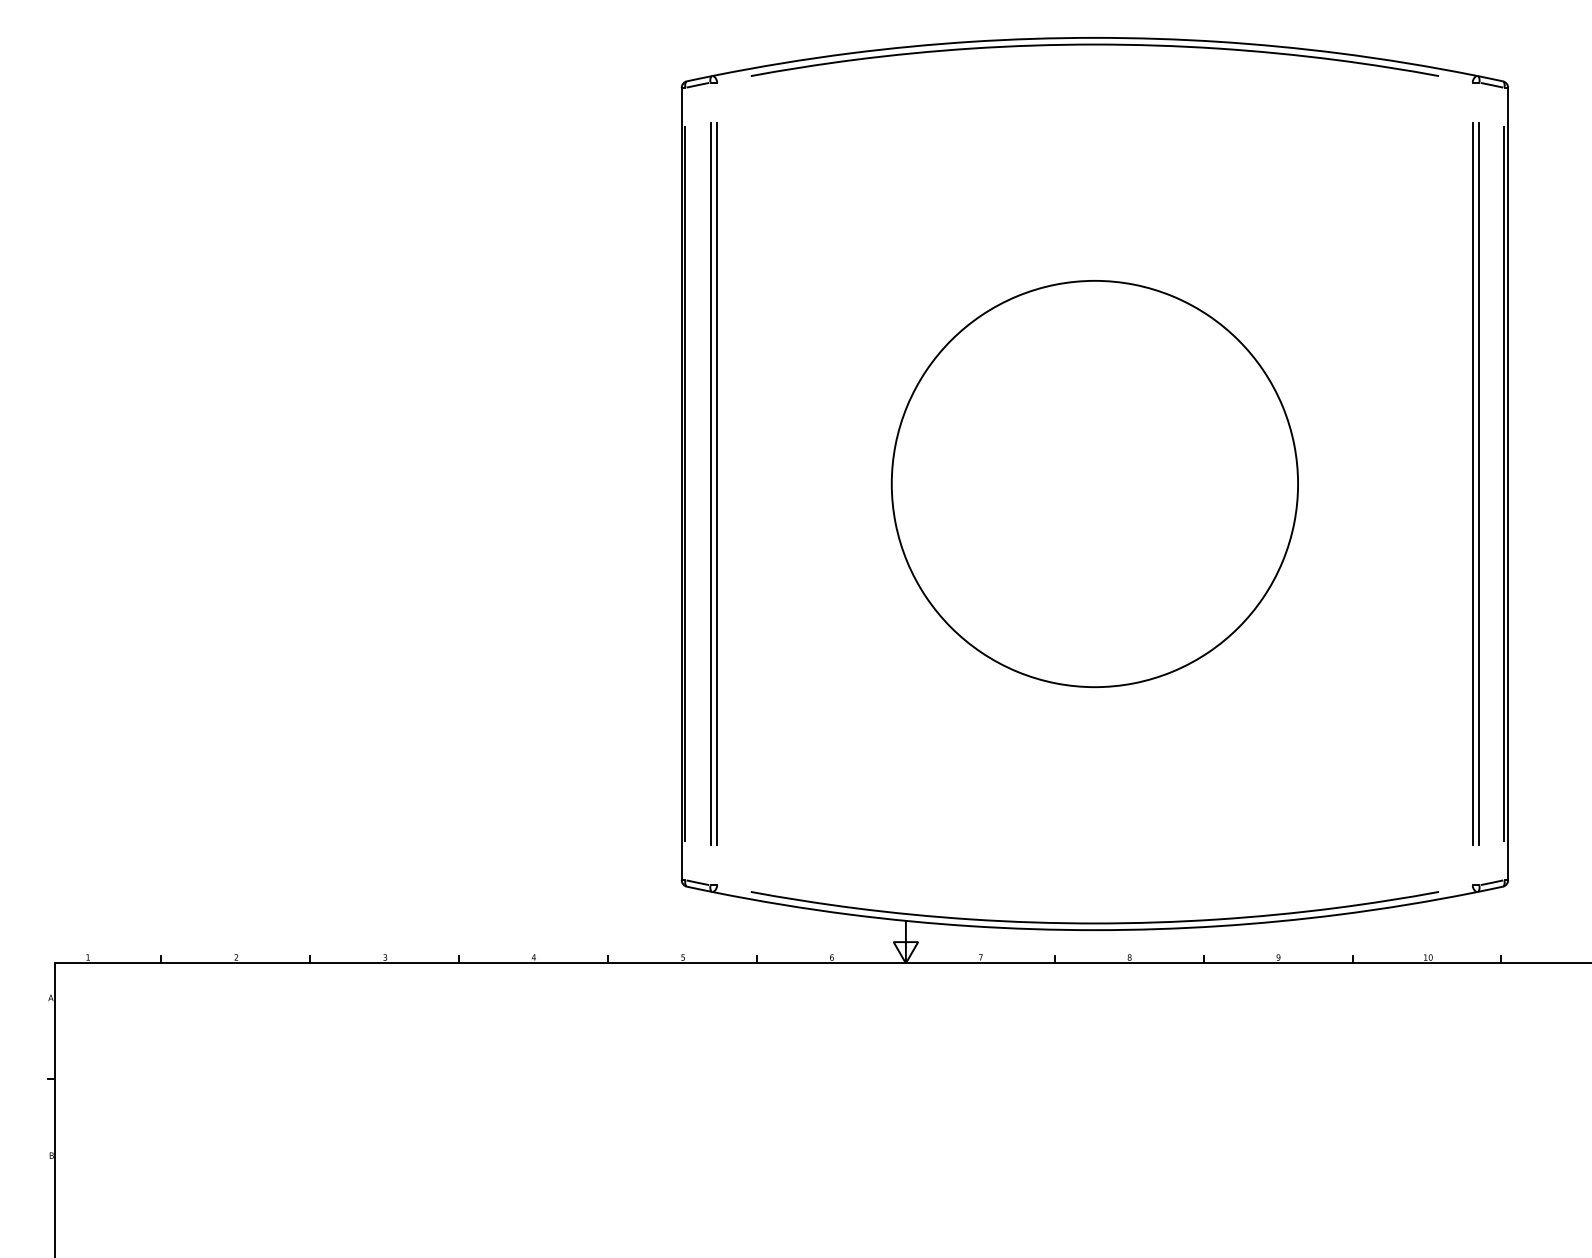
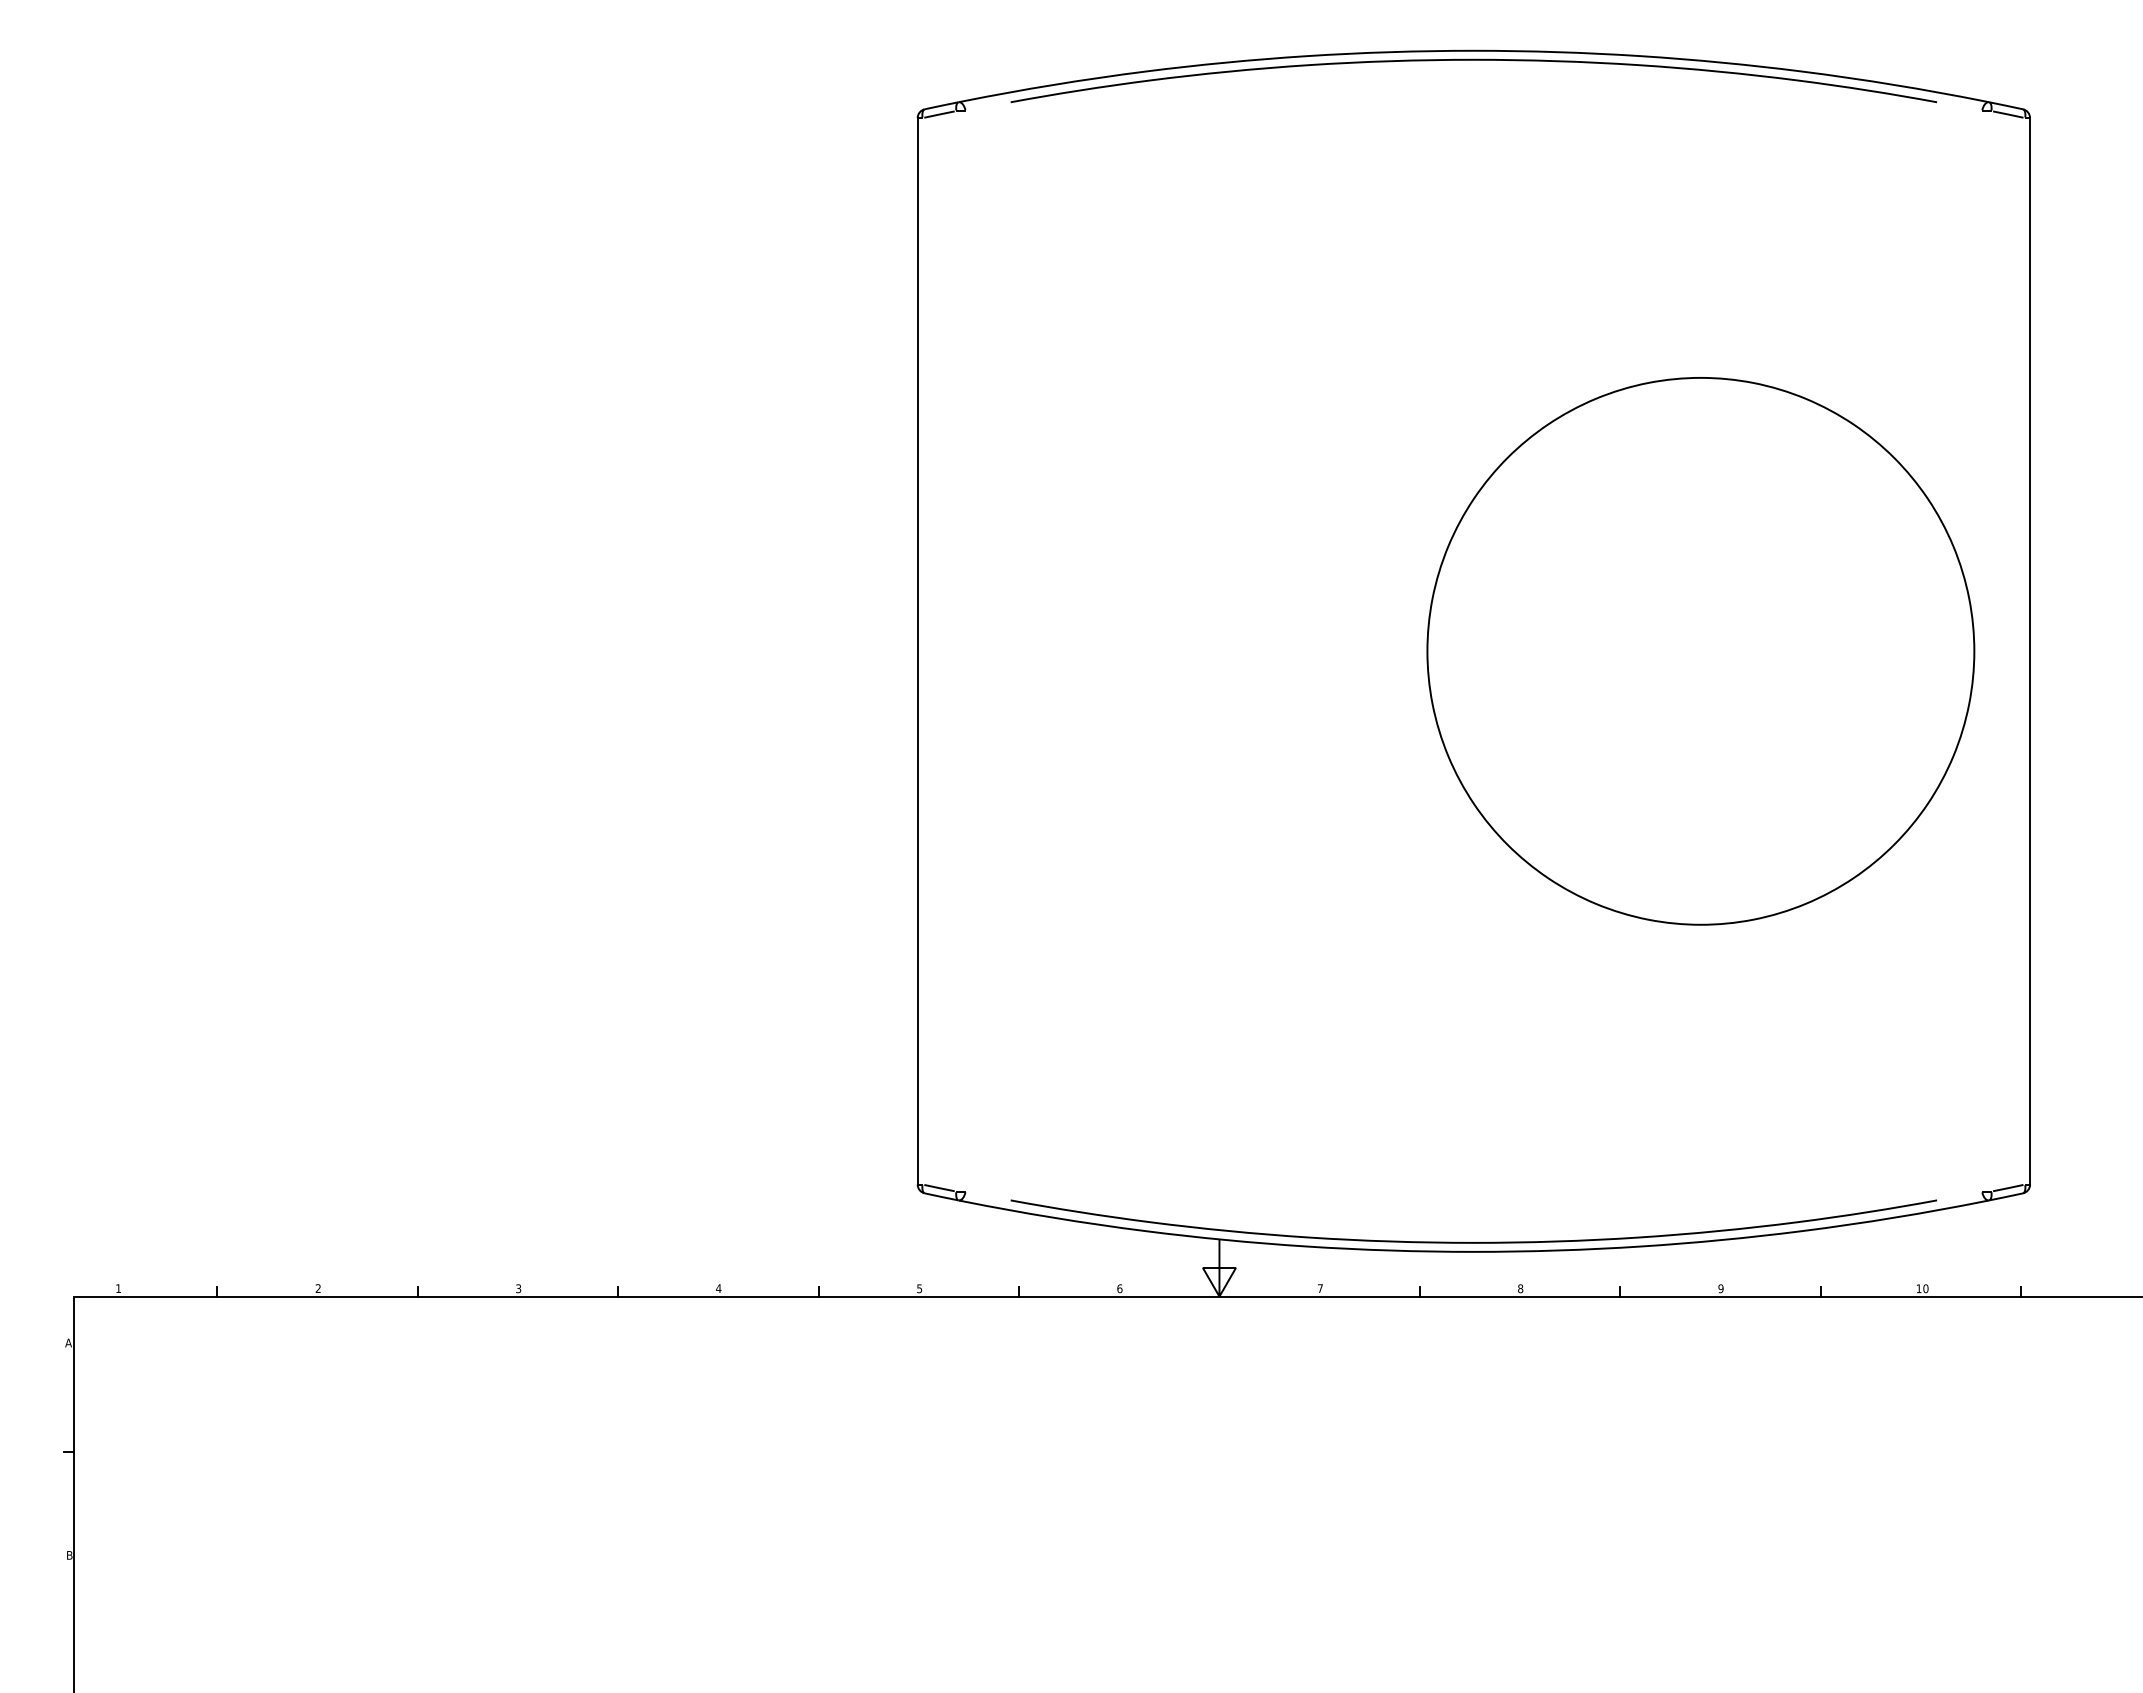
line: (685, 484) -> (922, 651), removed
line: (710, 484) -> (956, 651), removed
line: (717, 484) -> (965, 651), removed
part: (1094, 484) -> (1700, 651), moved
line: (1472, 484) -> (1982, 651), removed
line: (1479, 484) -> (1991, 651), removed
line: (1504, 484) -> (2025, 651), removed

